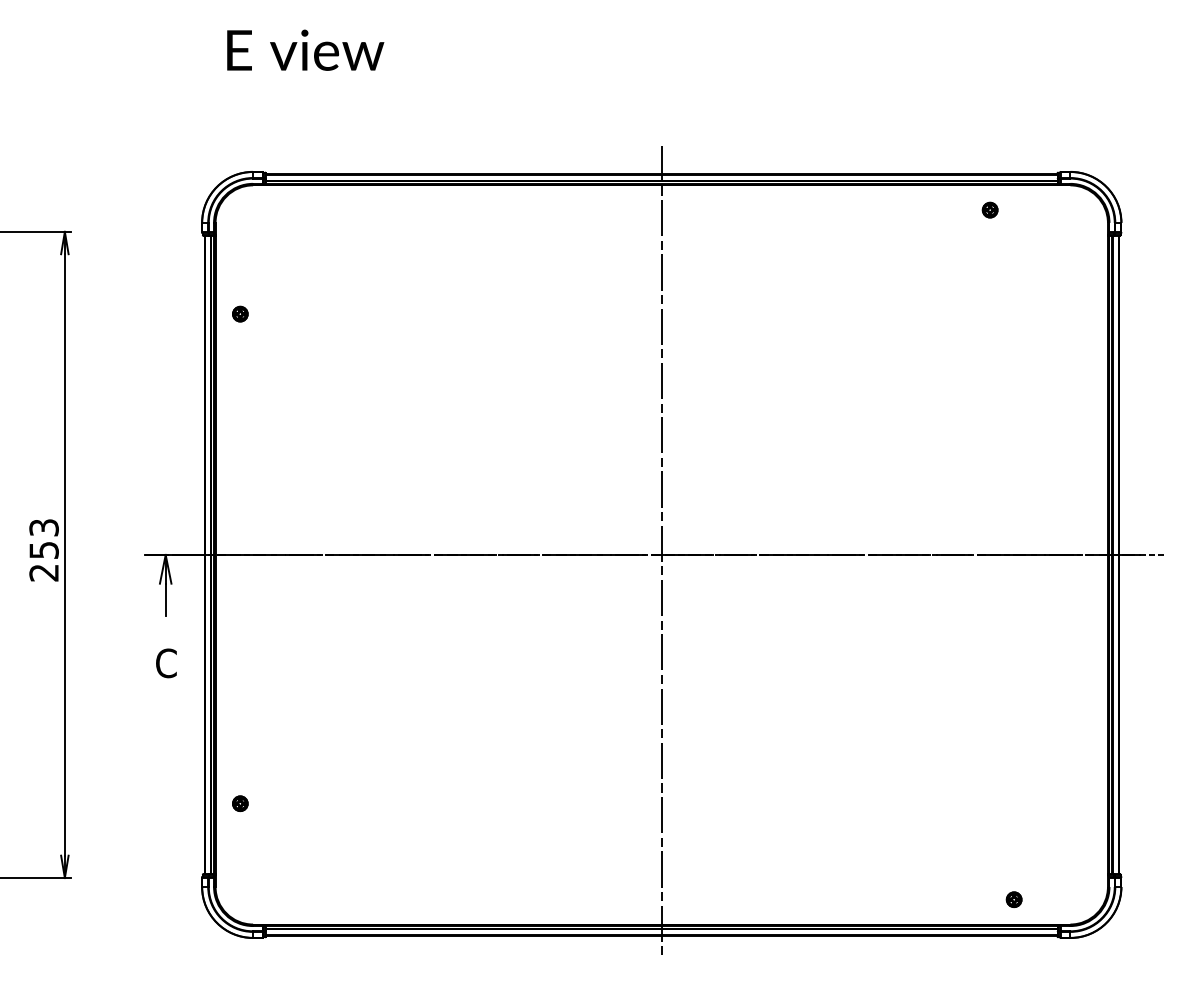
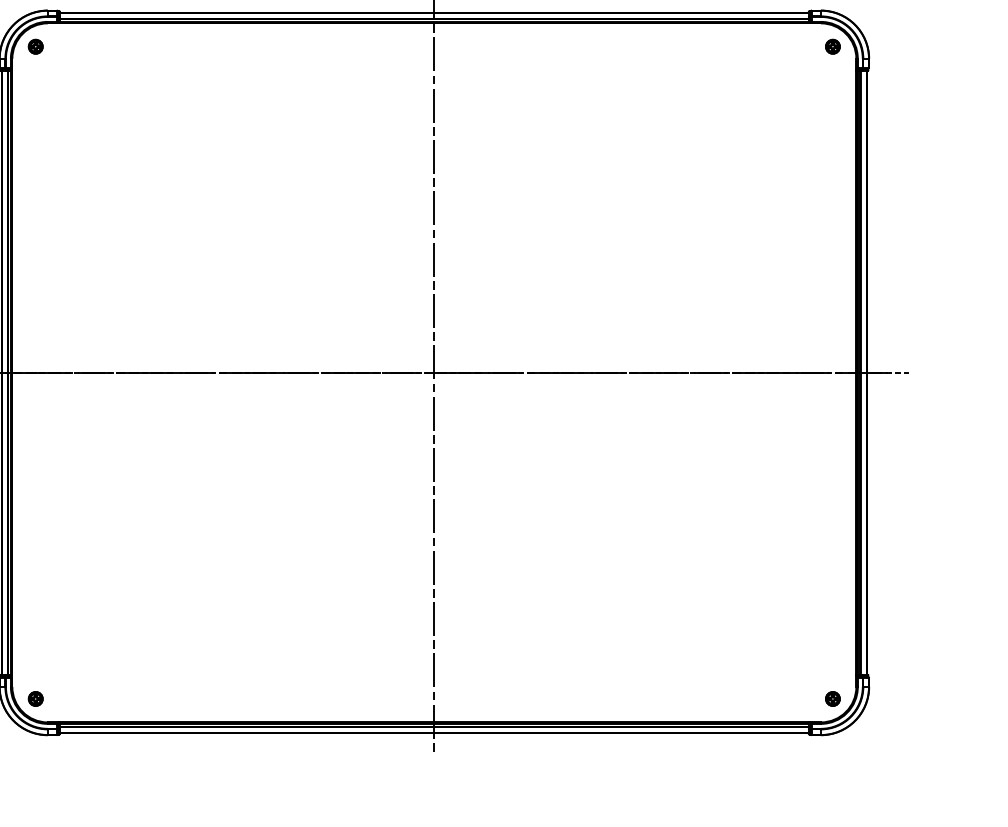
part: (989, 209) -> (832, 46), moved
part: (240, 313) -> (35, 46), moved
part: (240, 803) -> (35, 698), moved
part: (1013, 899) -> (832, 698), moved

